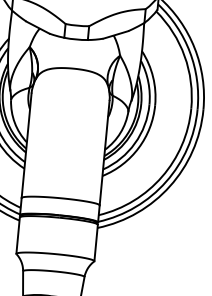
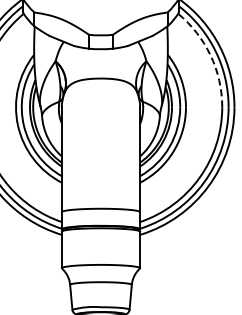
arc: (184, 55) -> (210, 55), solid -> dashed

